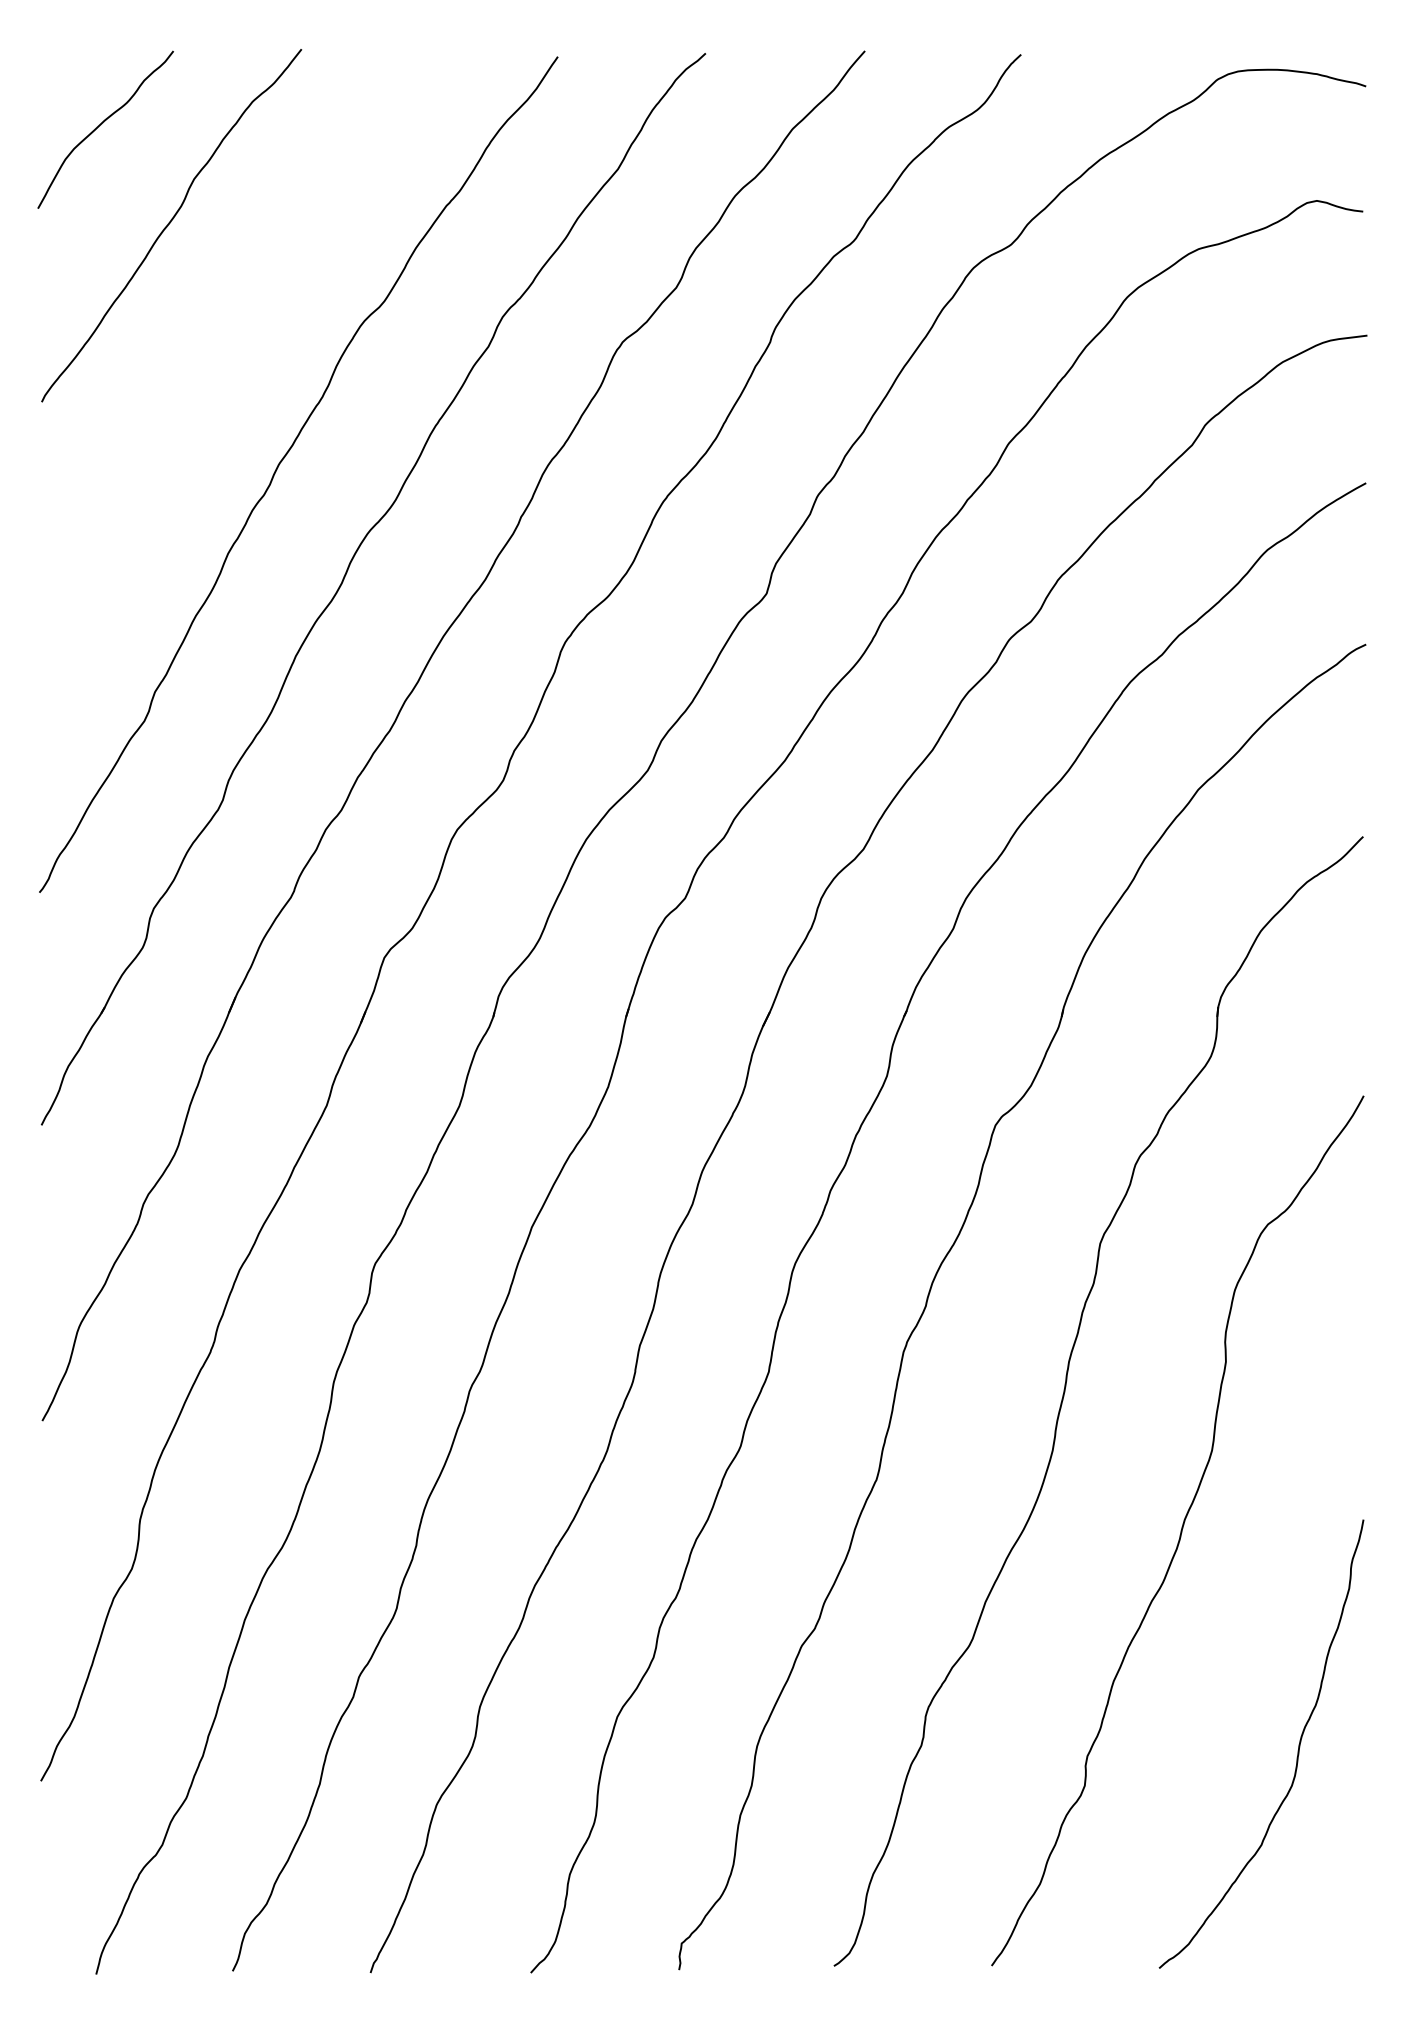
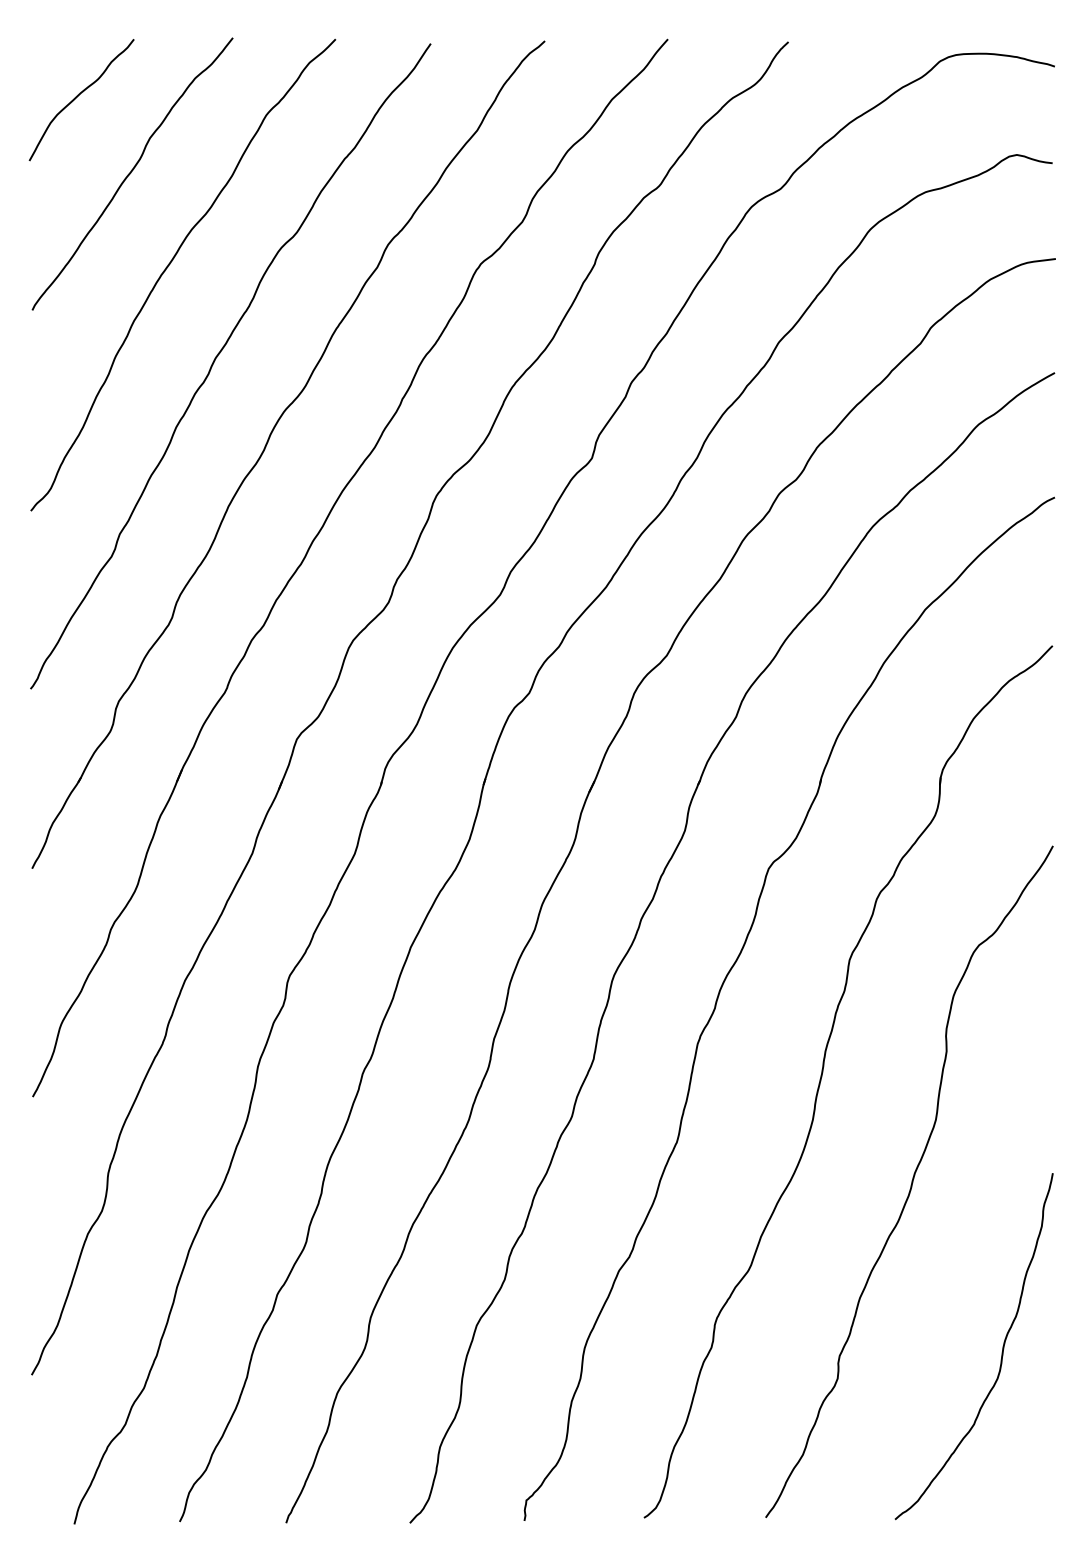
curve: (218, 345) -> (168, 266), added

